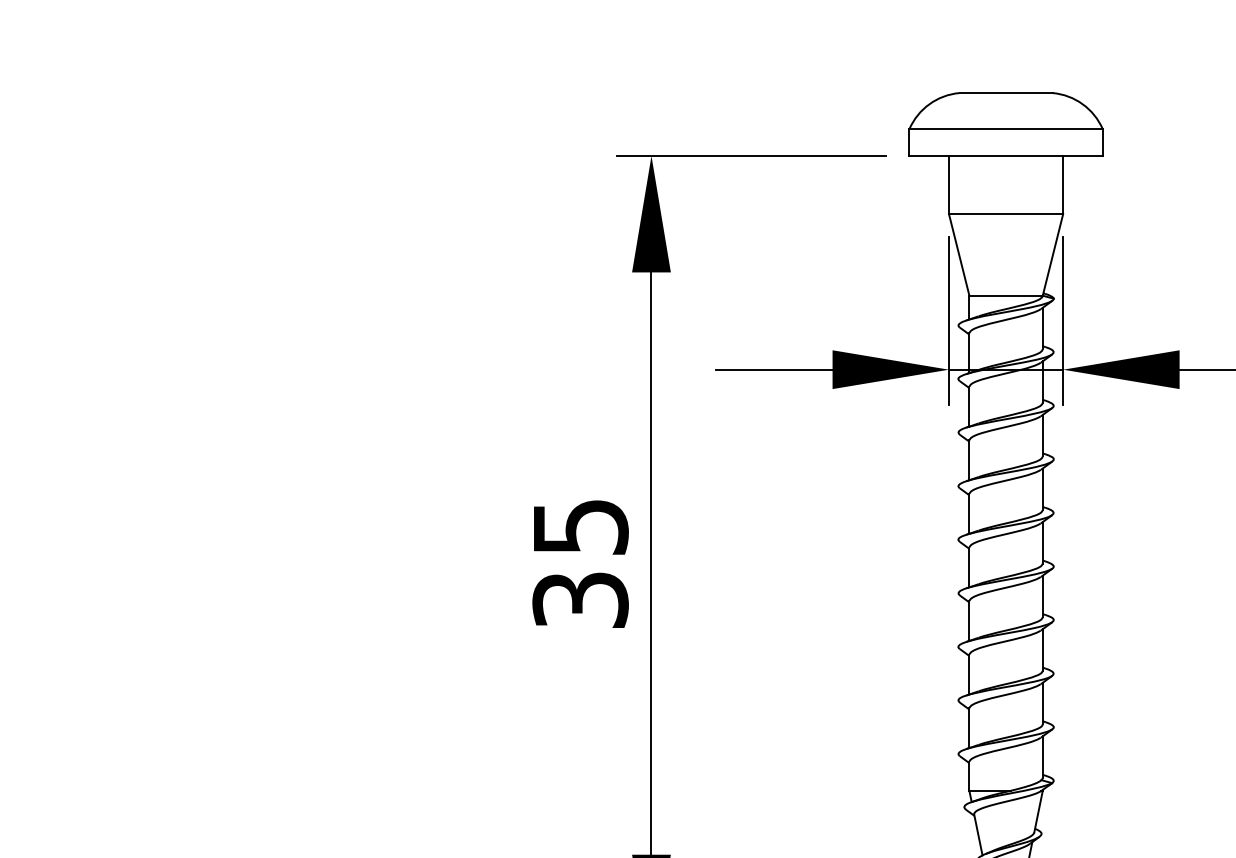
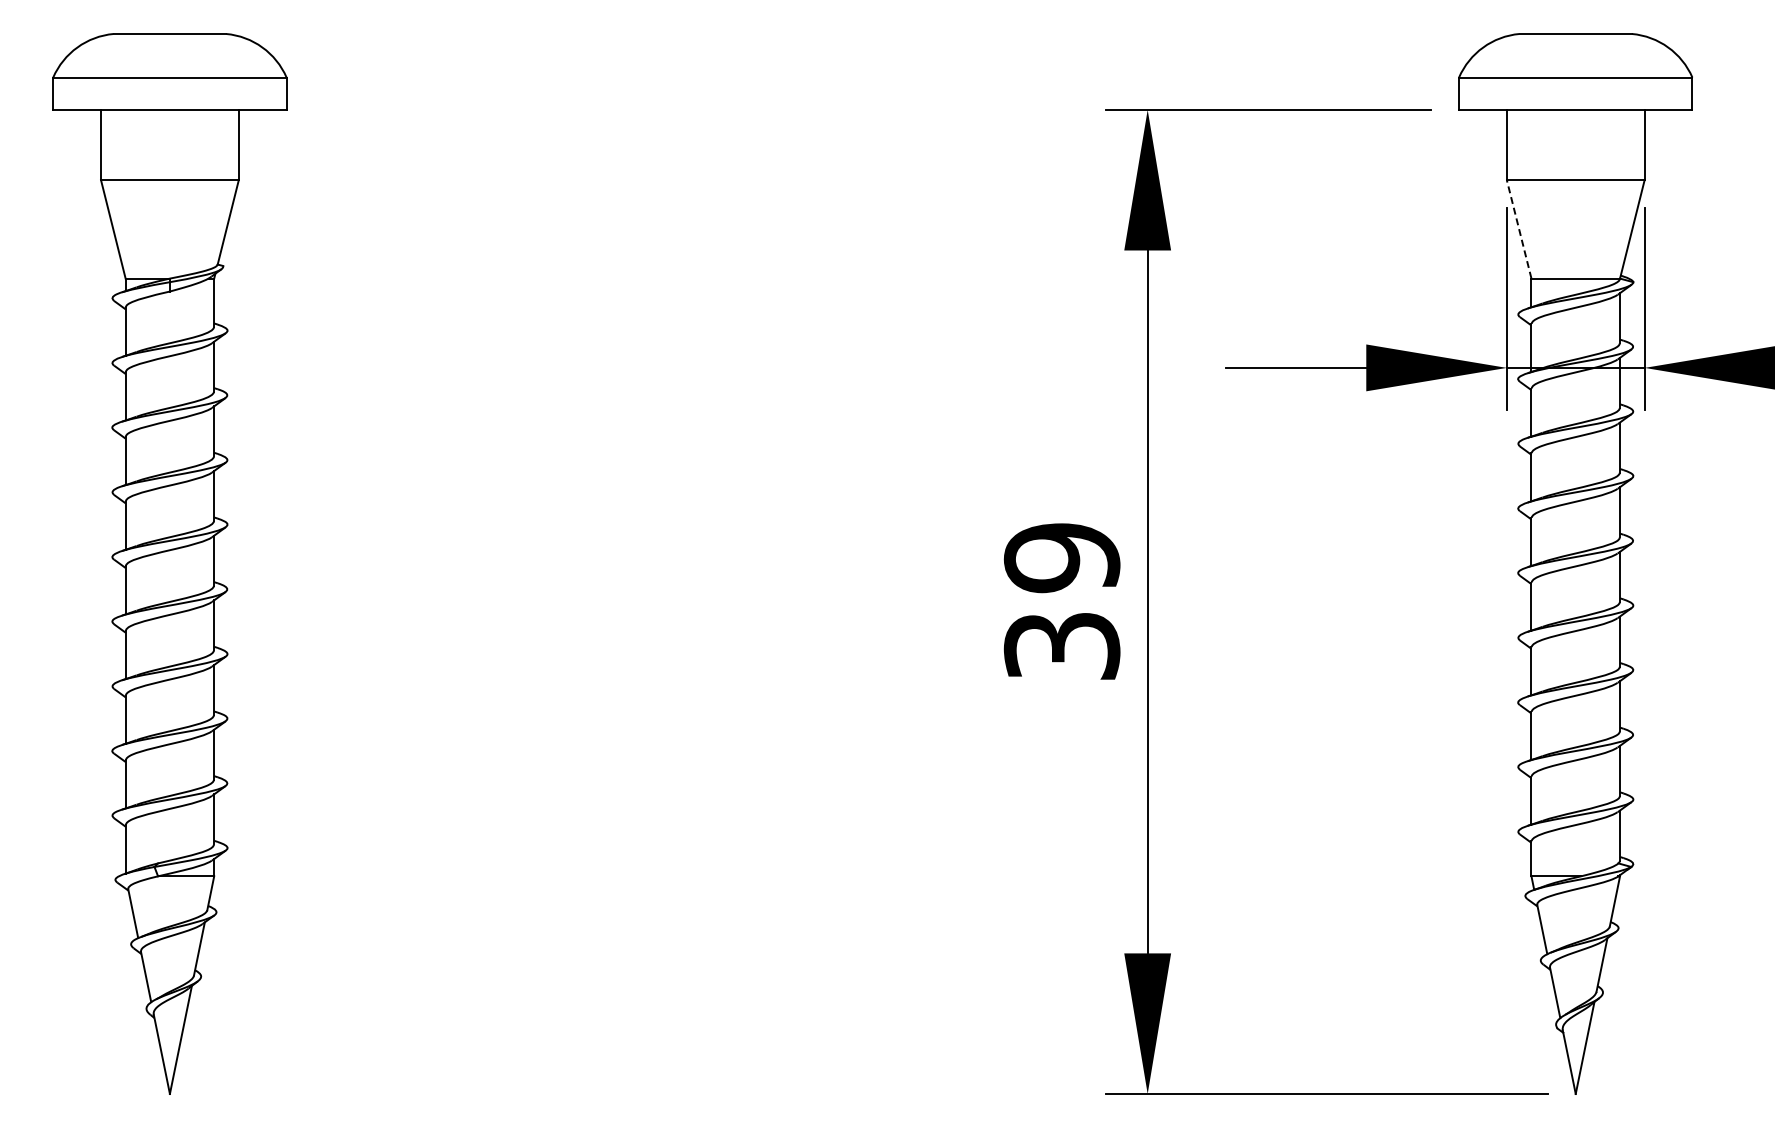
line: (959, 255) -> (1519, 229), solid -> dashed
text: (580, 527) -> (1061, 558), 35 -> 39

